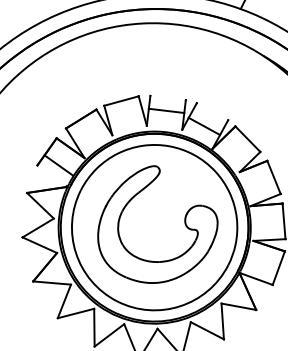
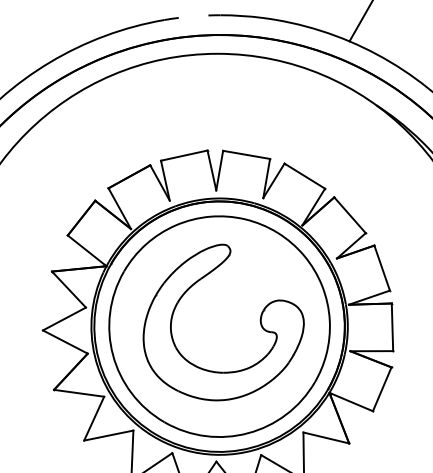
line: (166, 110) -> (246, 154), moved
line: (204, 125) -> (304, 175), moved
line: (58, 165) -> (85, 249), moved

